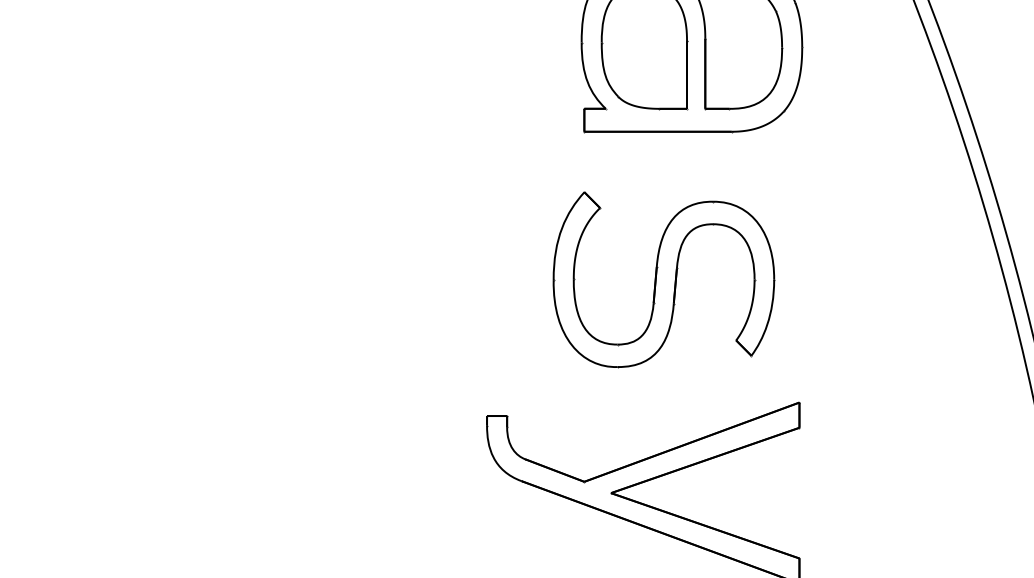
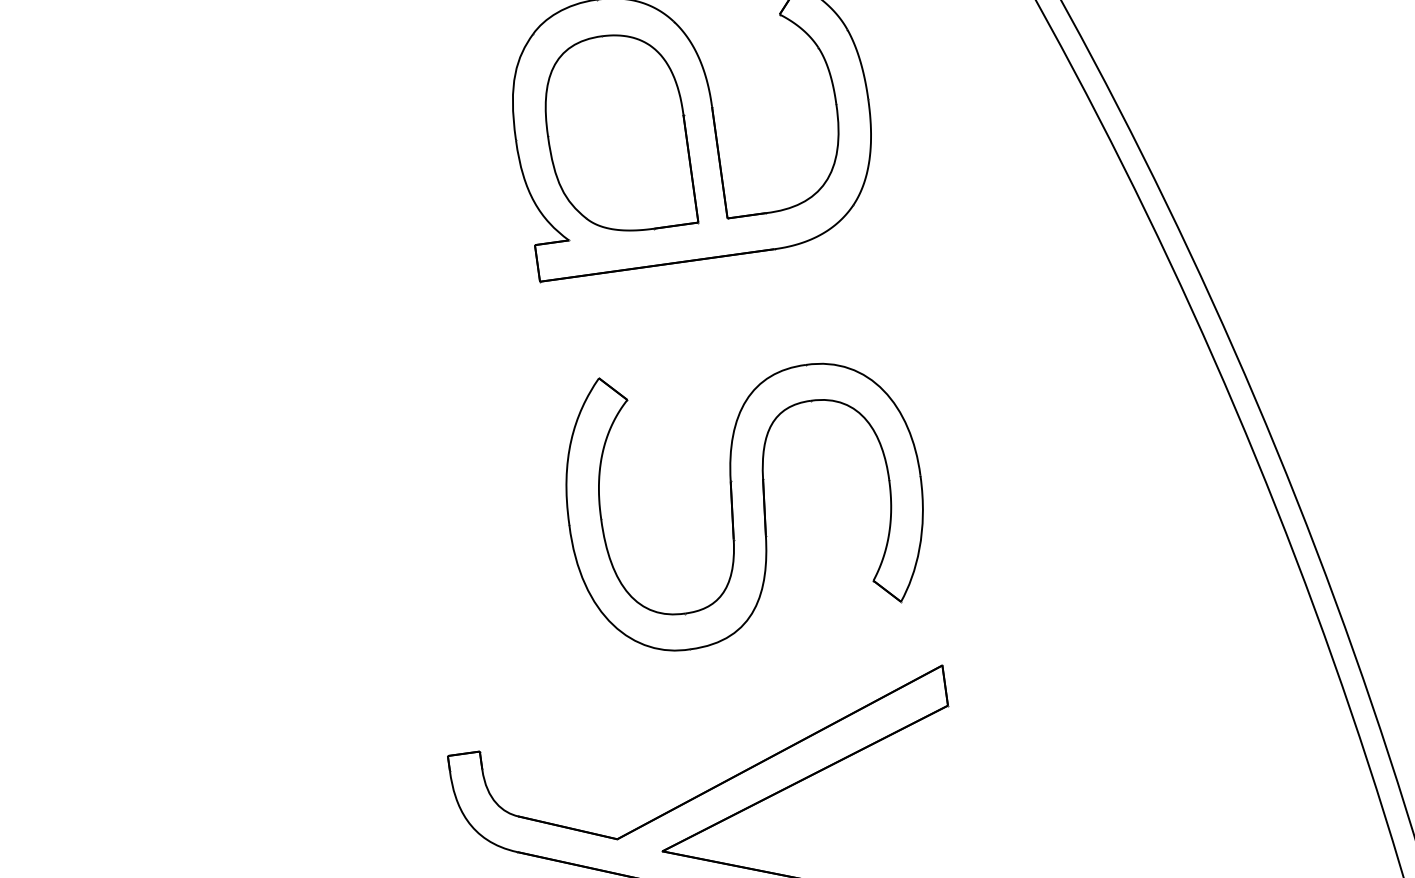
part: (663, 279) -> (744, 499), moved

